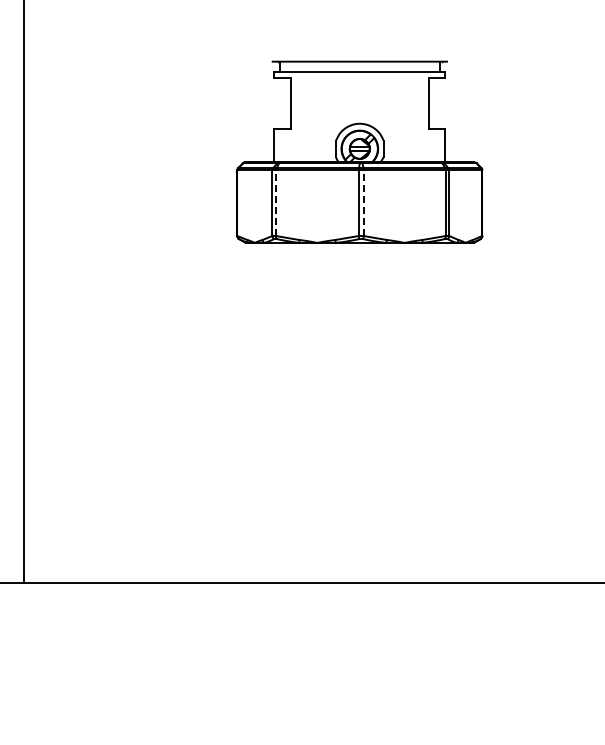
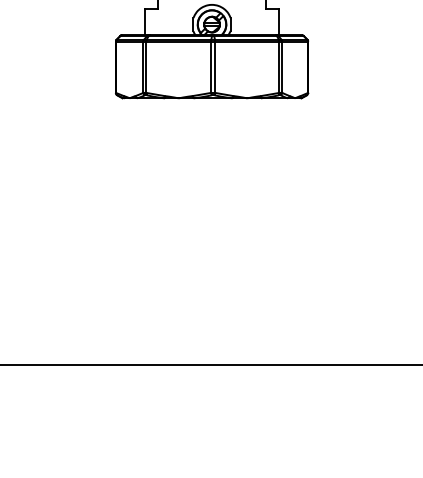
line: (276, 203) -> (146, 67), dashed -> solid
line: (363, 203) -> (214, 67), dashed -> solid

